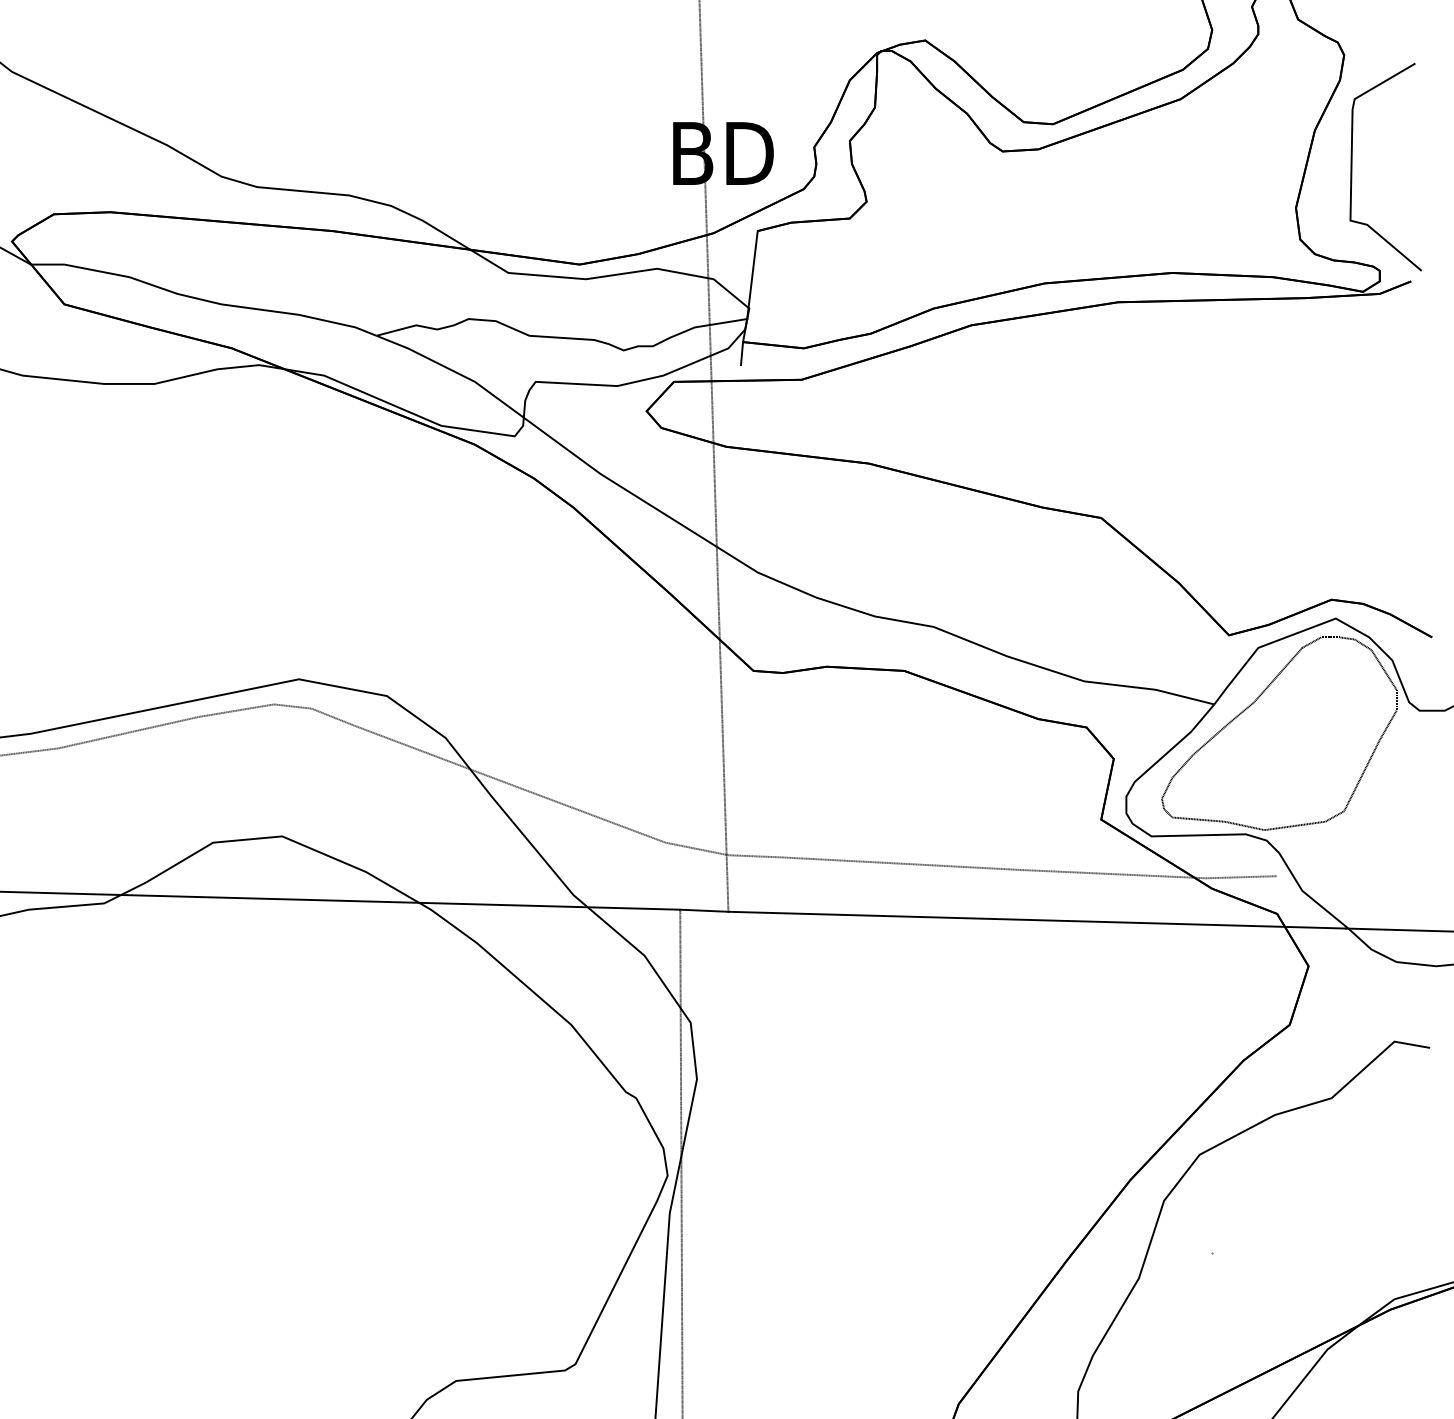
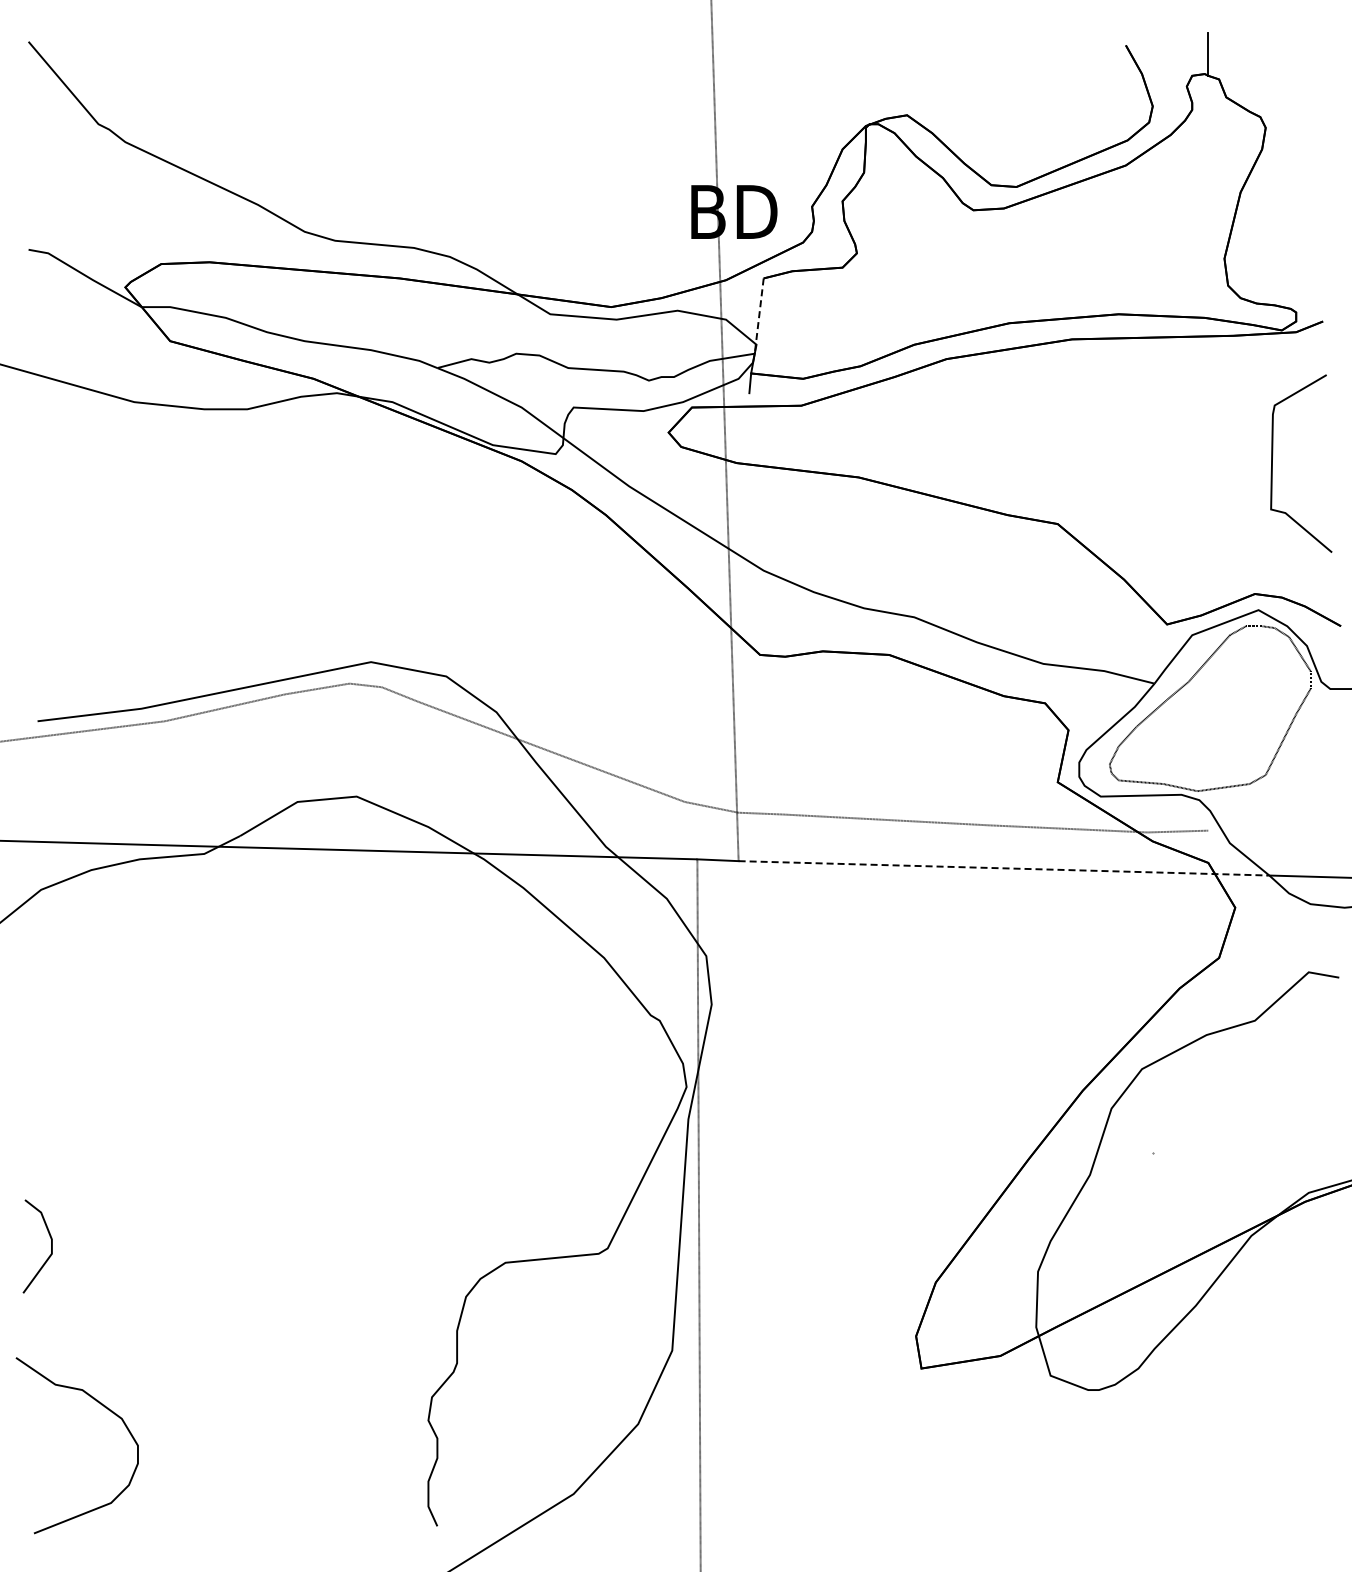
curve: (1352, 166) -> (1272, 463), moved
line: (752, 275) -> (759, 316), solid -> dashed
line: (1037, 920) -> (1003, 868), solid -> dashed

